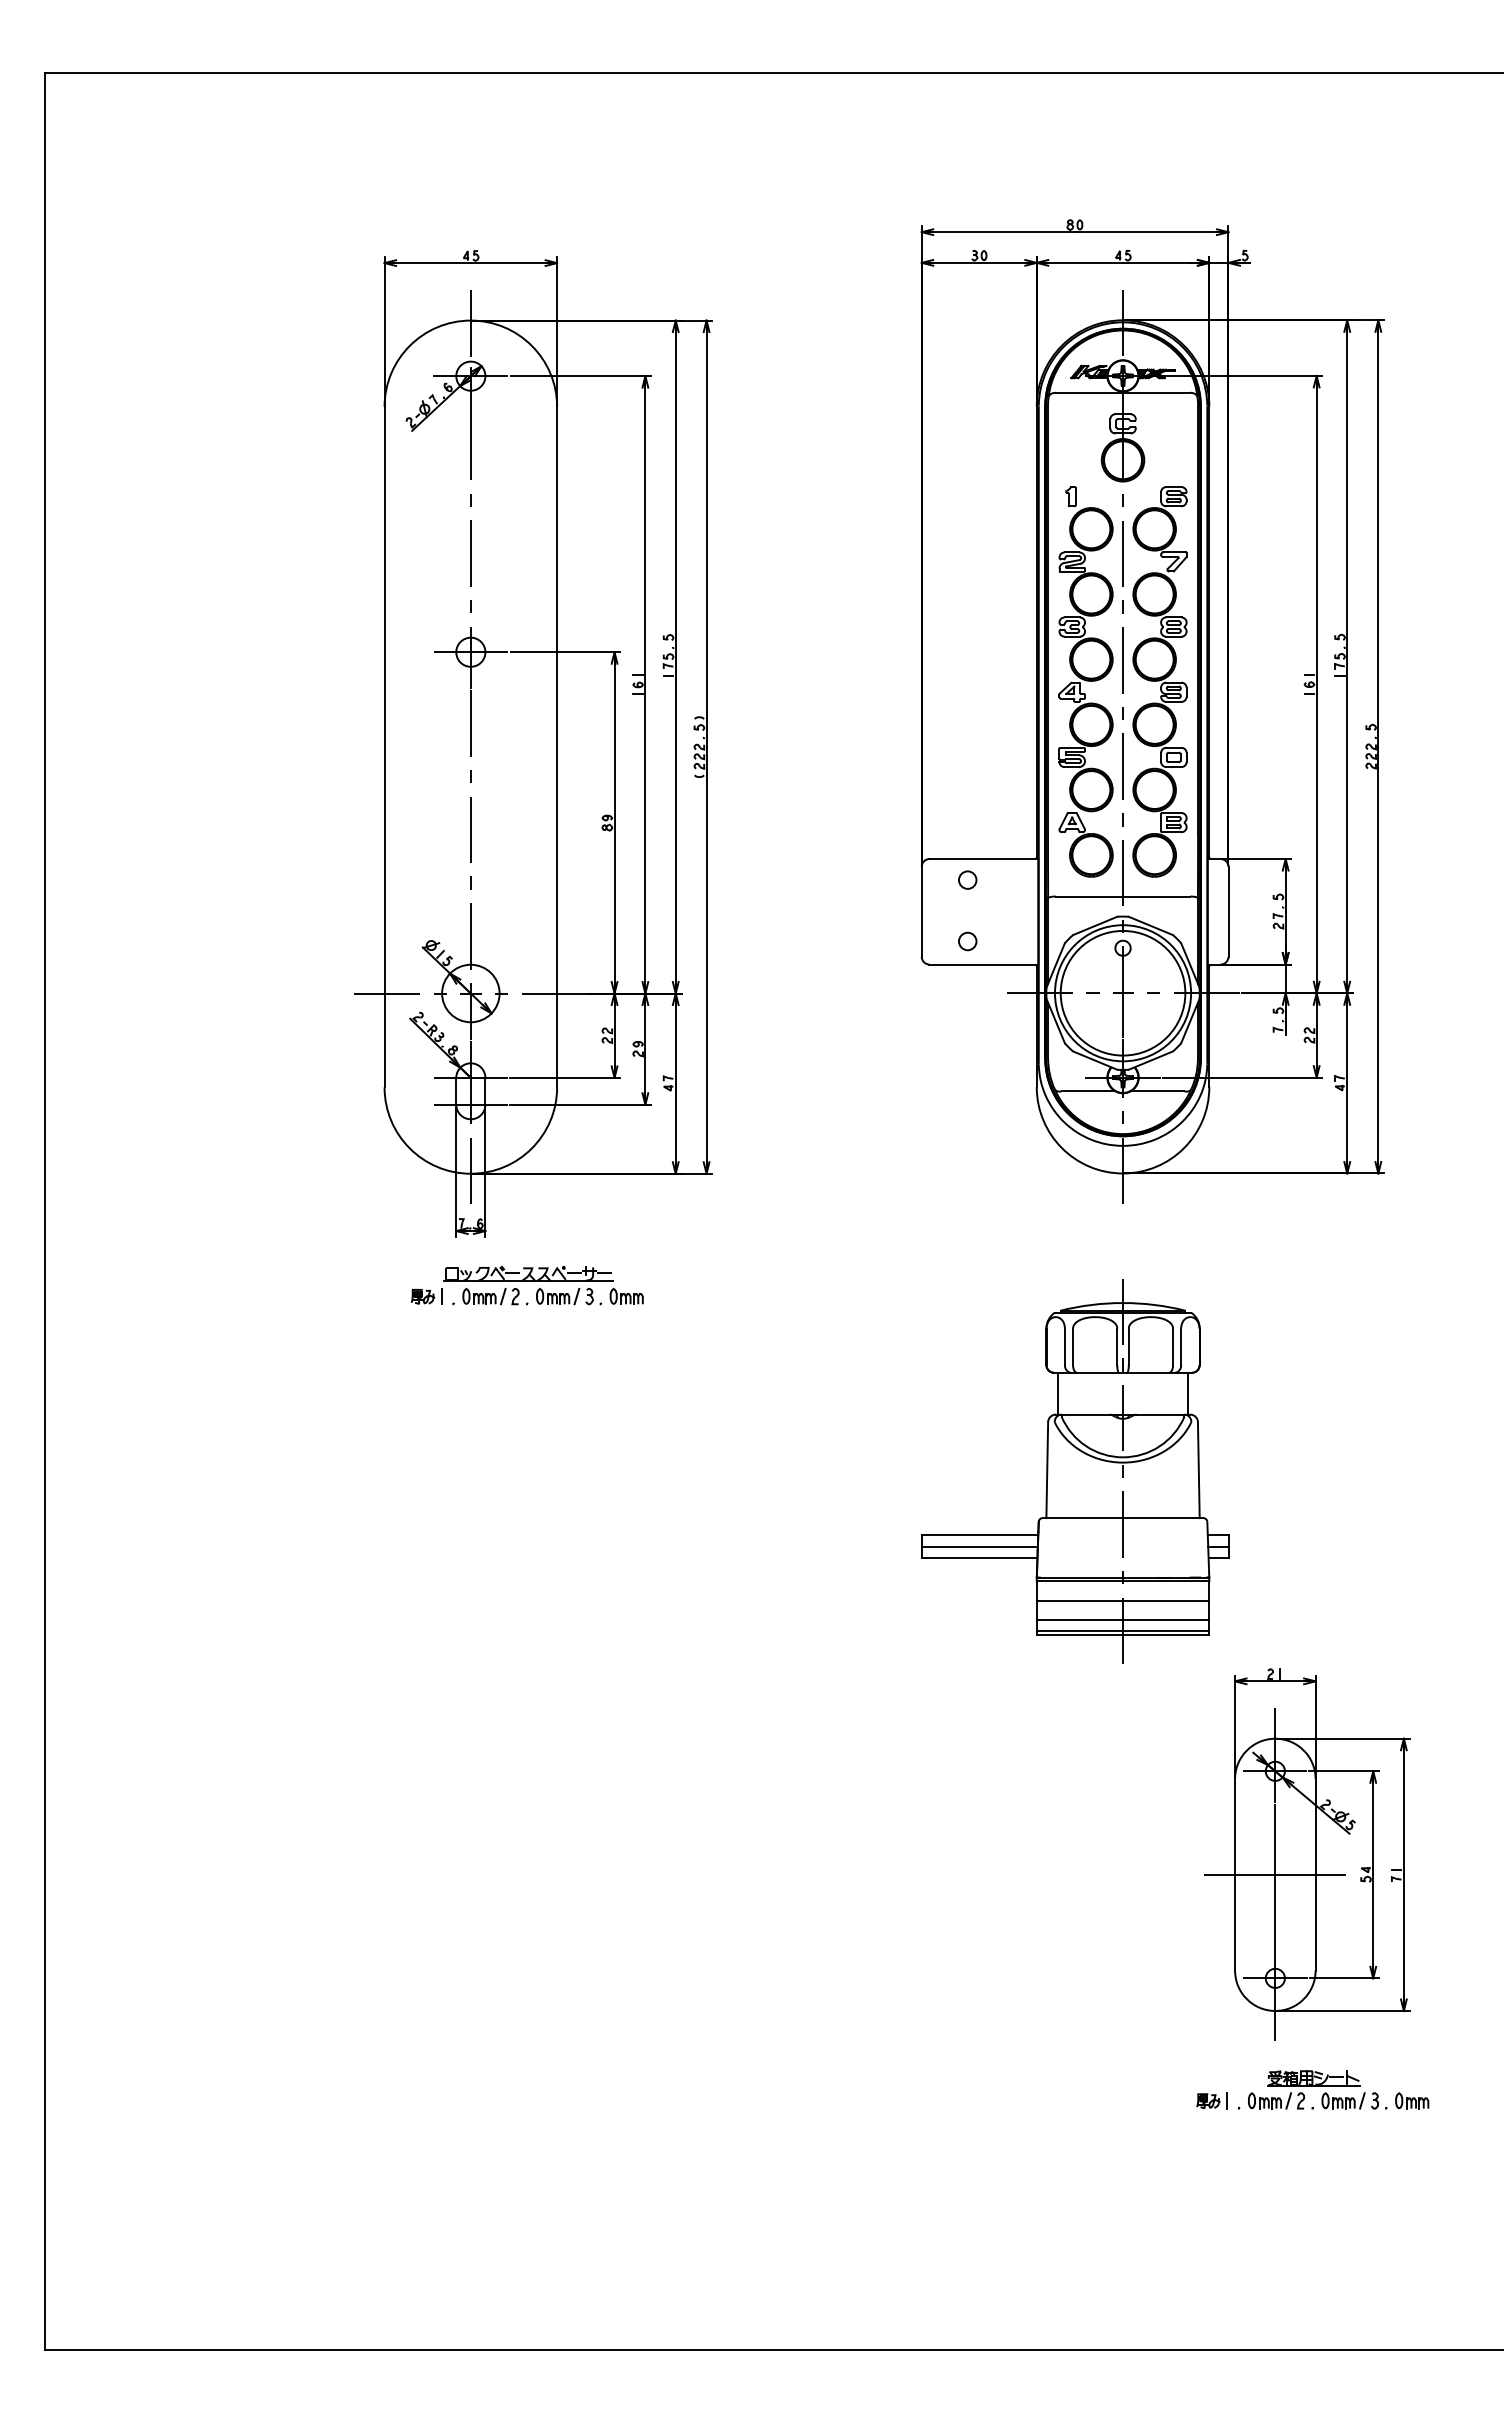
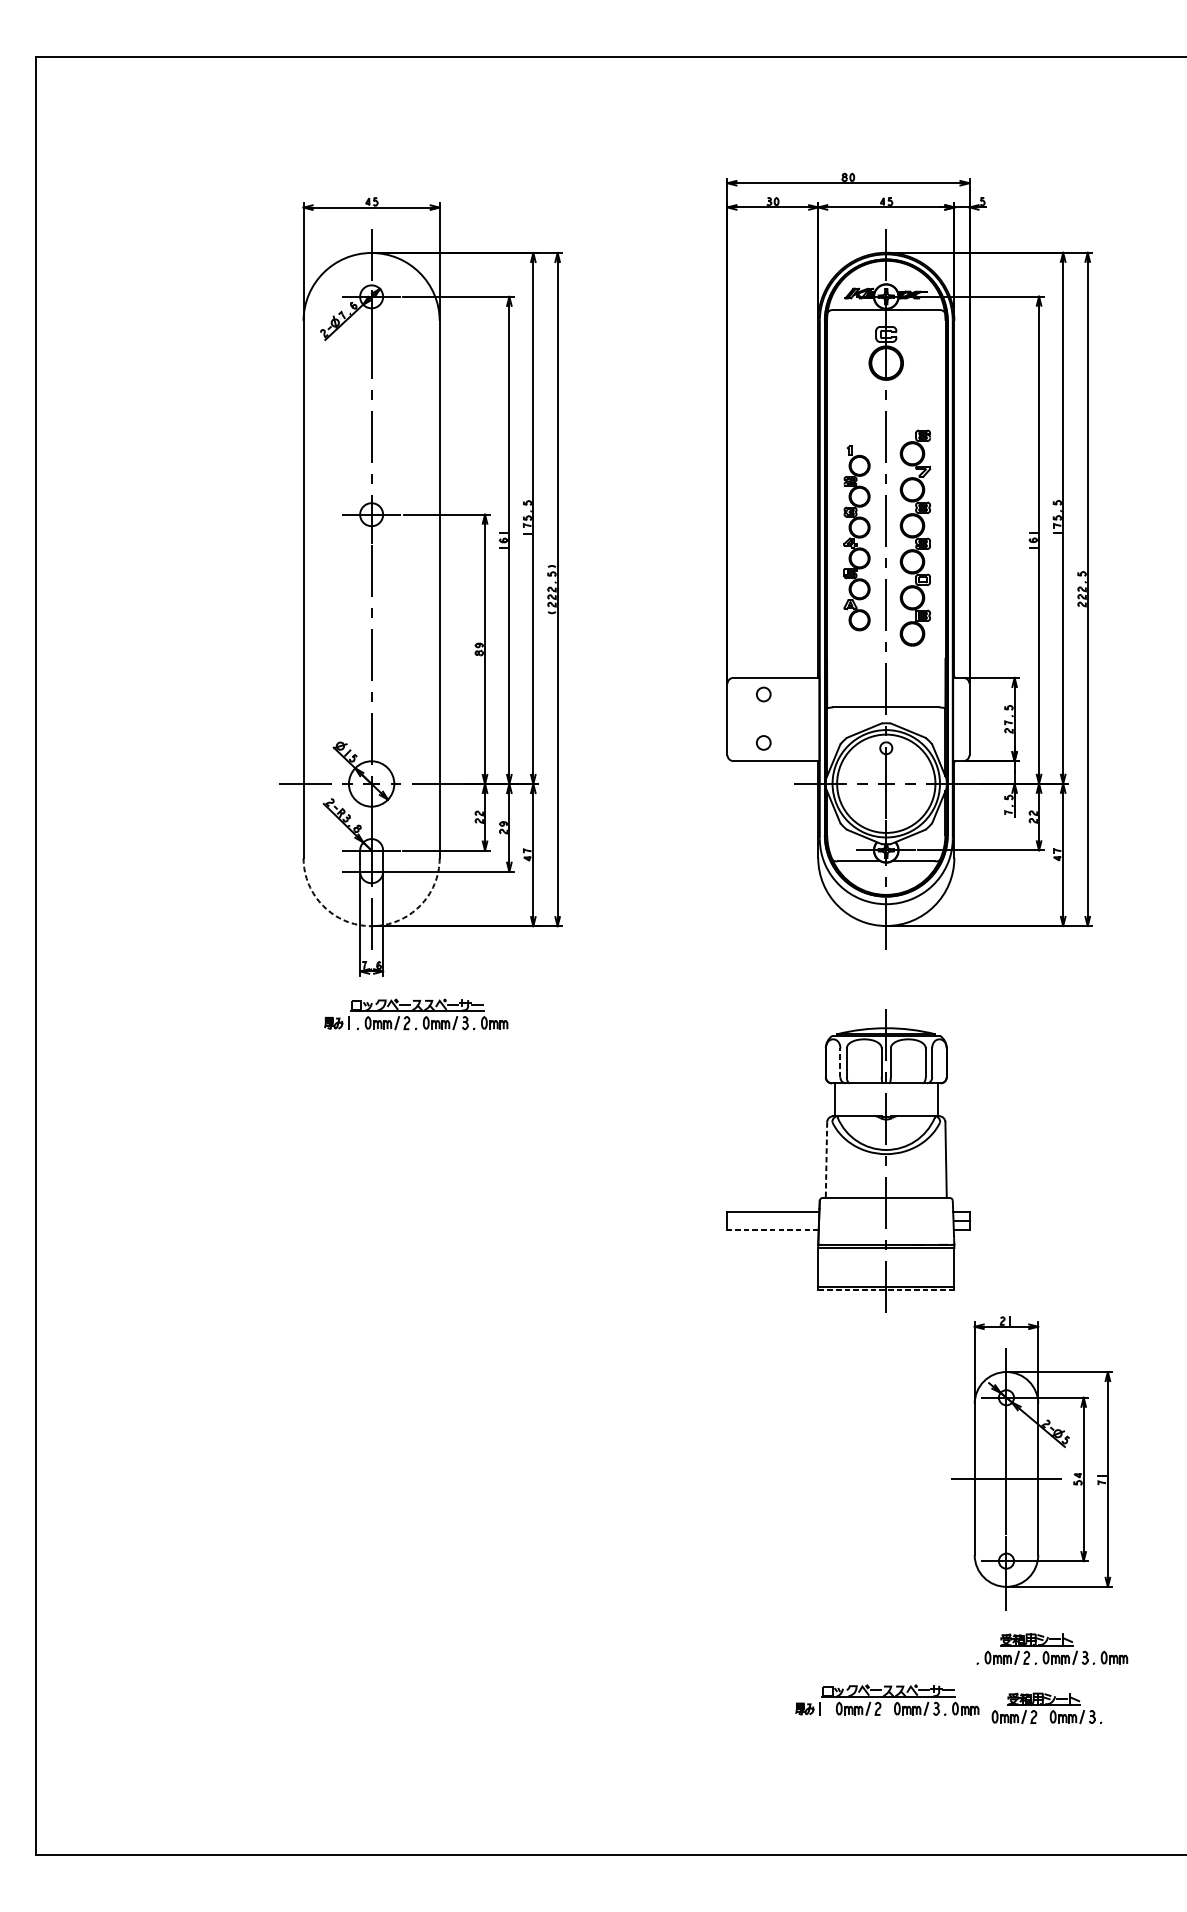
part: (1085, 681) -> (856, 537), size x0.6
part: (1159, 681) -> (915, 537), size x0.7
arc: (470, 1173) -> (371, 926), solid -> dashed
line: (1064, 1346) -> (840, 1062), solid -> dashed
line: (1047, 1470) -> (826, 1160), solid -> dashed
line: (979, 1546) -> (773, 1220), removed
line: (979, 1558) -> (773, 1229), solid -> dashed
line: (1122, 1600) -> (885, 1262), removed
line: (1122, 1619) -> (885, 1277), removed
line: (1122, 1635) -> (885, 1290), solid -> dashed
part: (1211, 2100) -> (956, 1657), removed
part: (1123, 2154) -> (886, 1700), added
part: (1326, 2164) -> (1046, 1708), added

